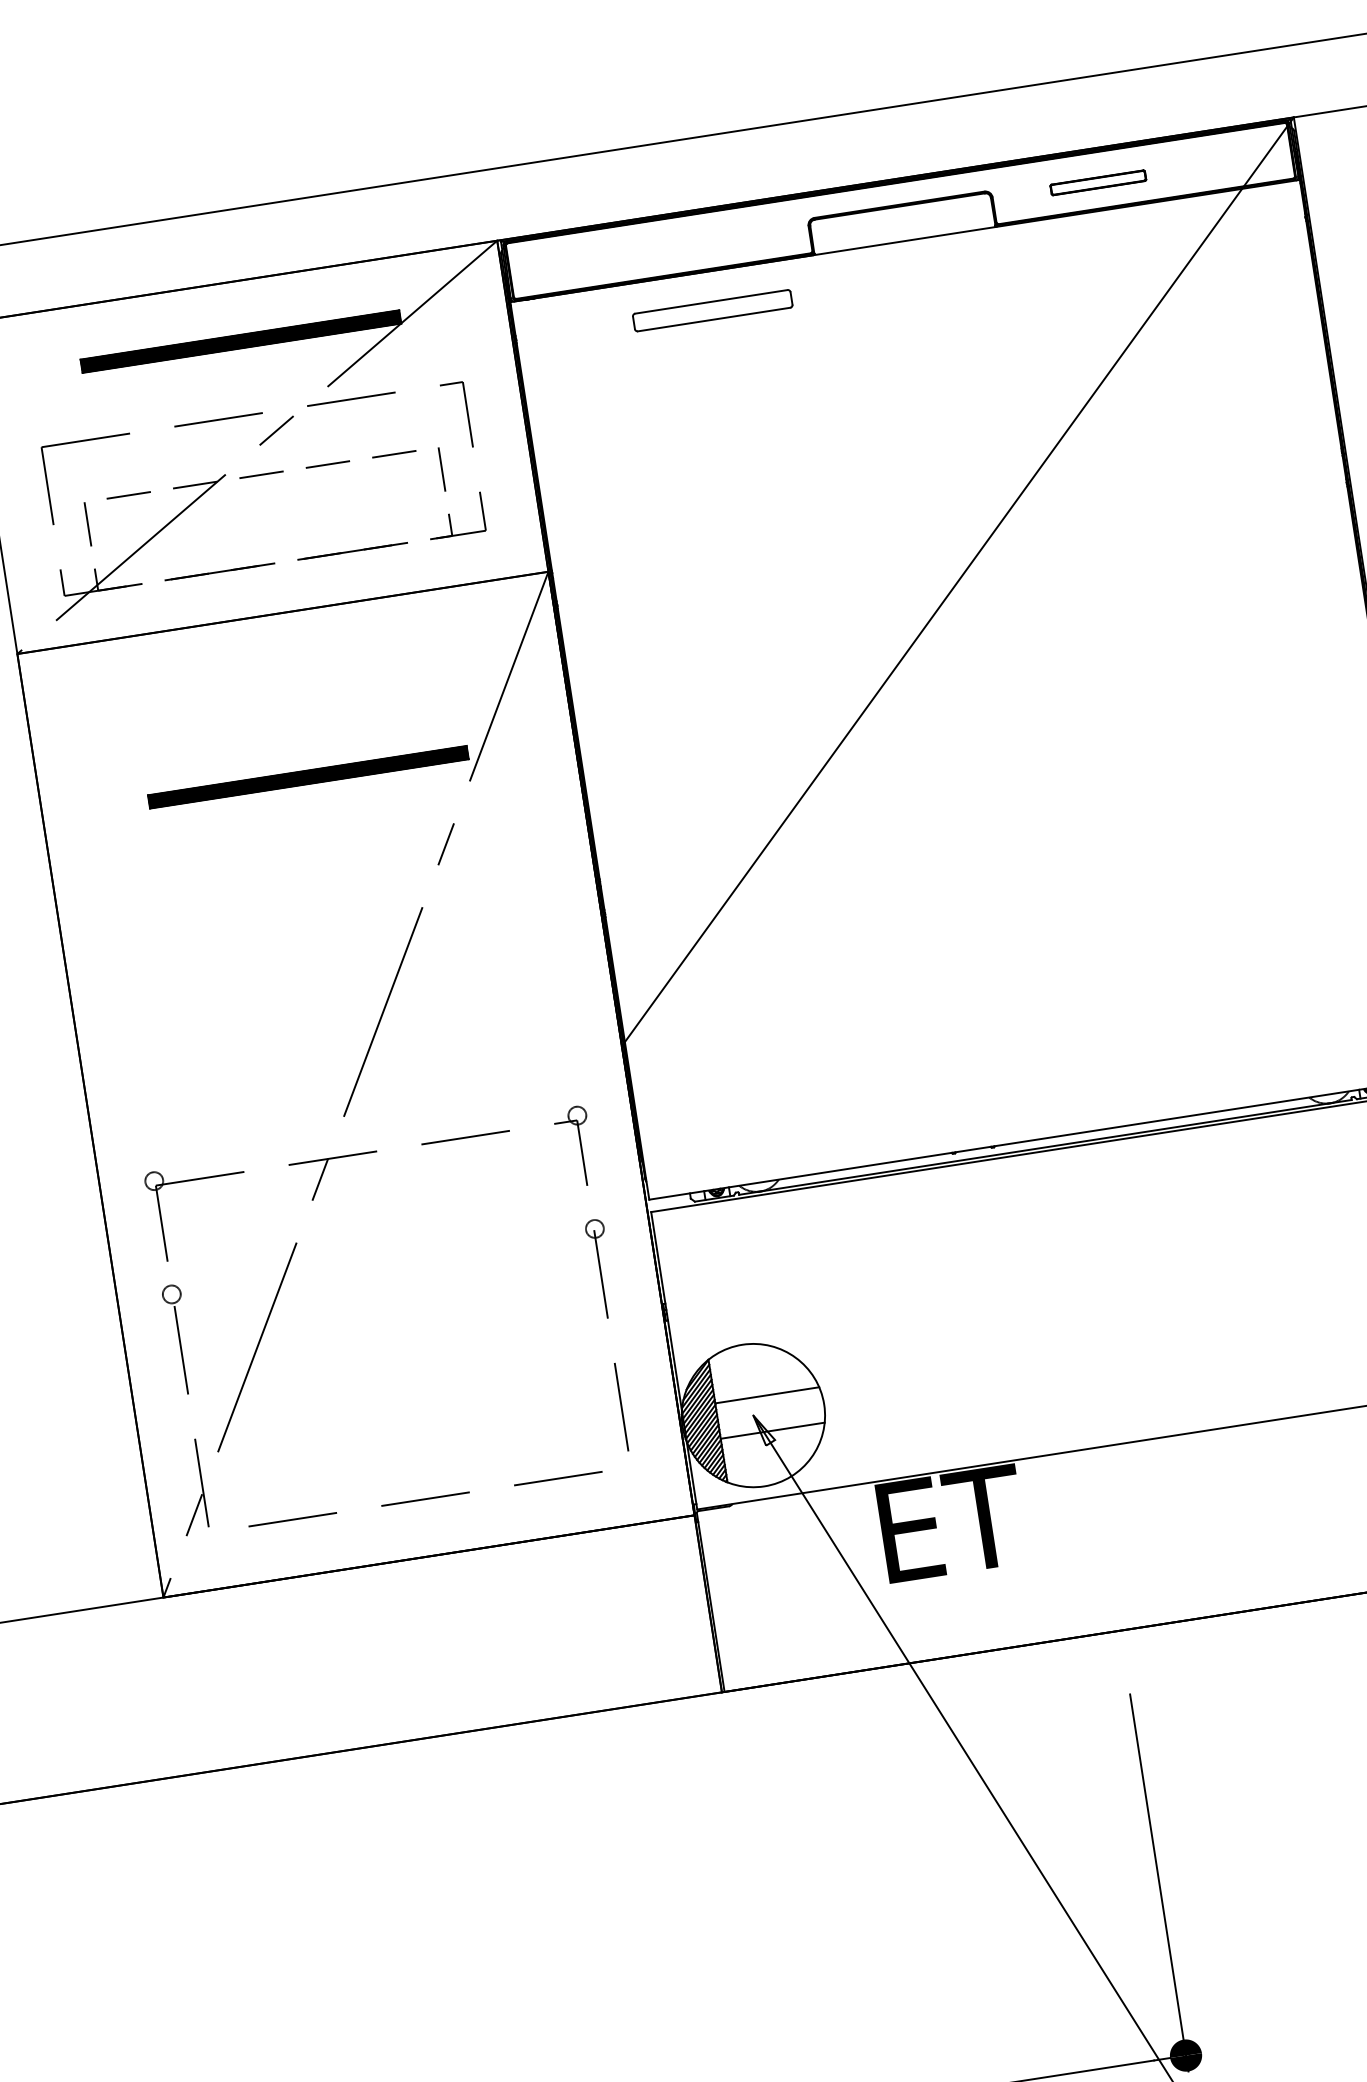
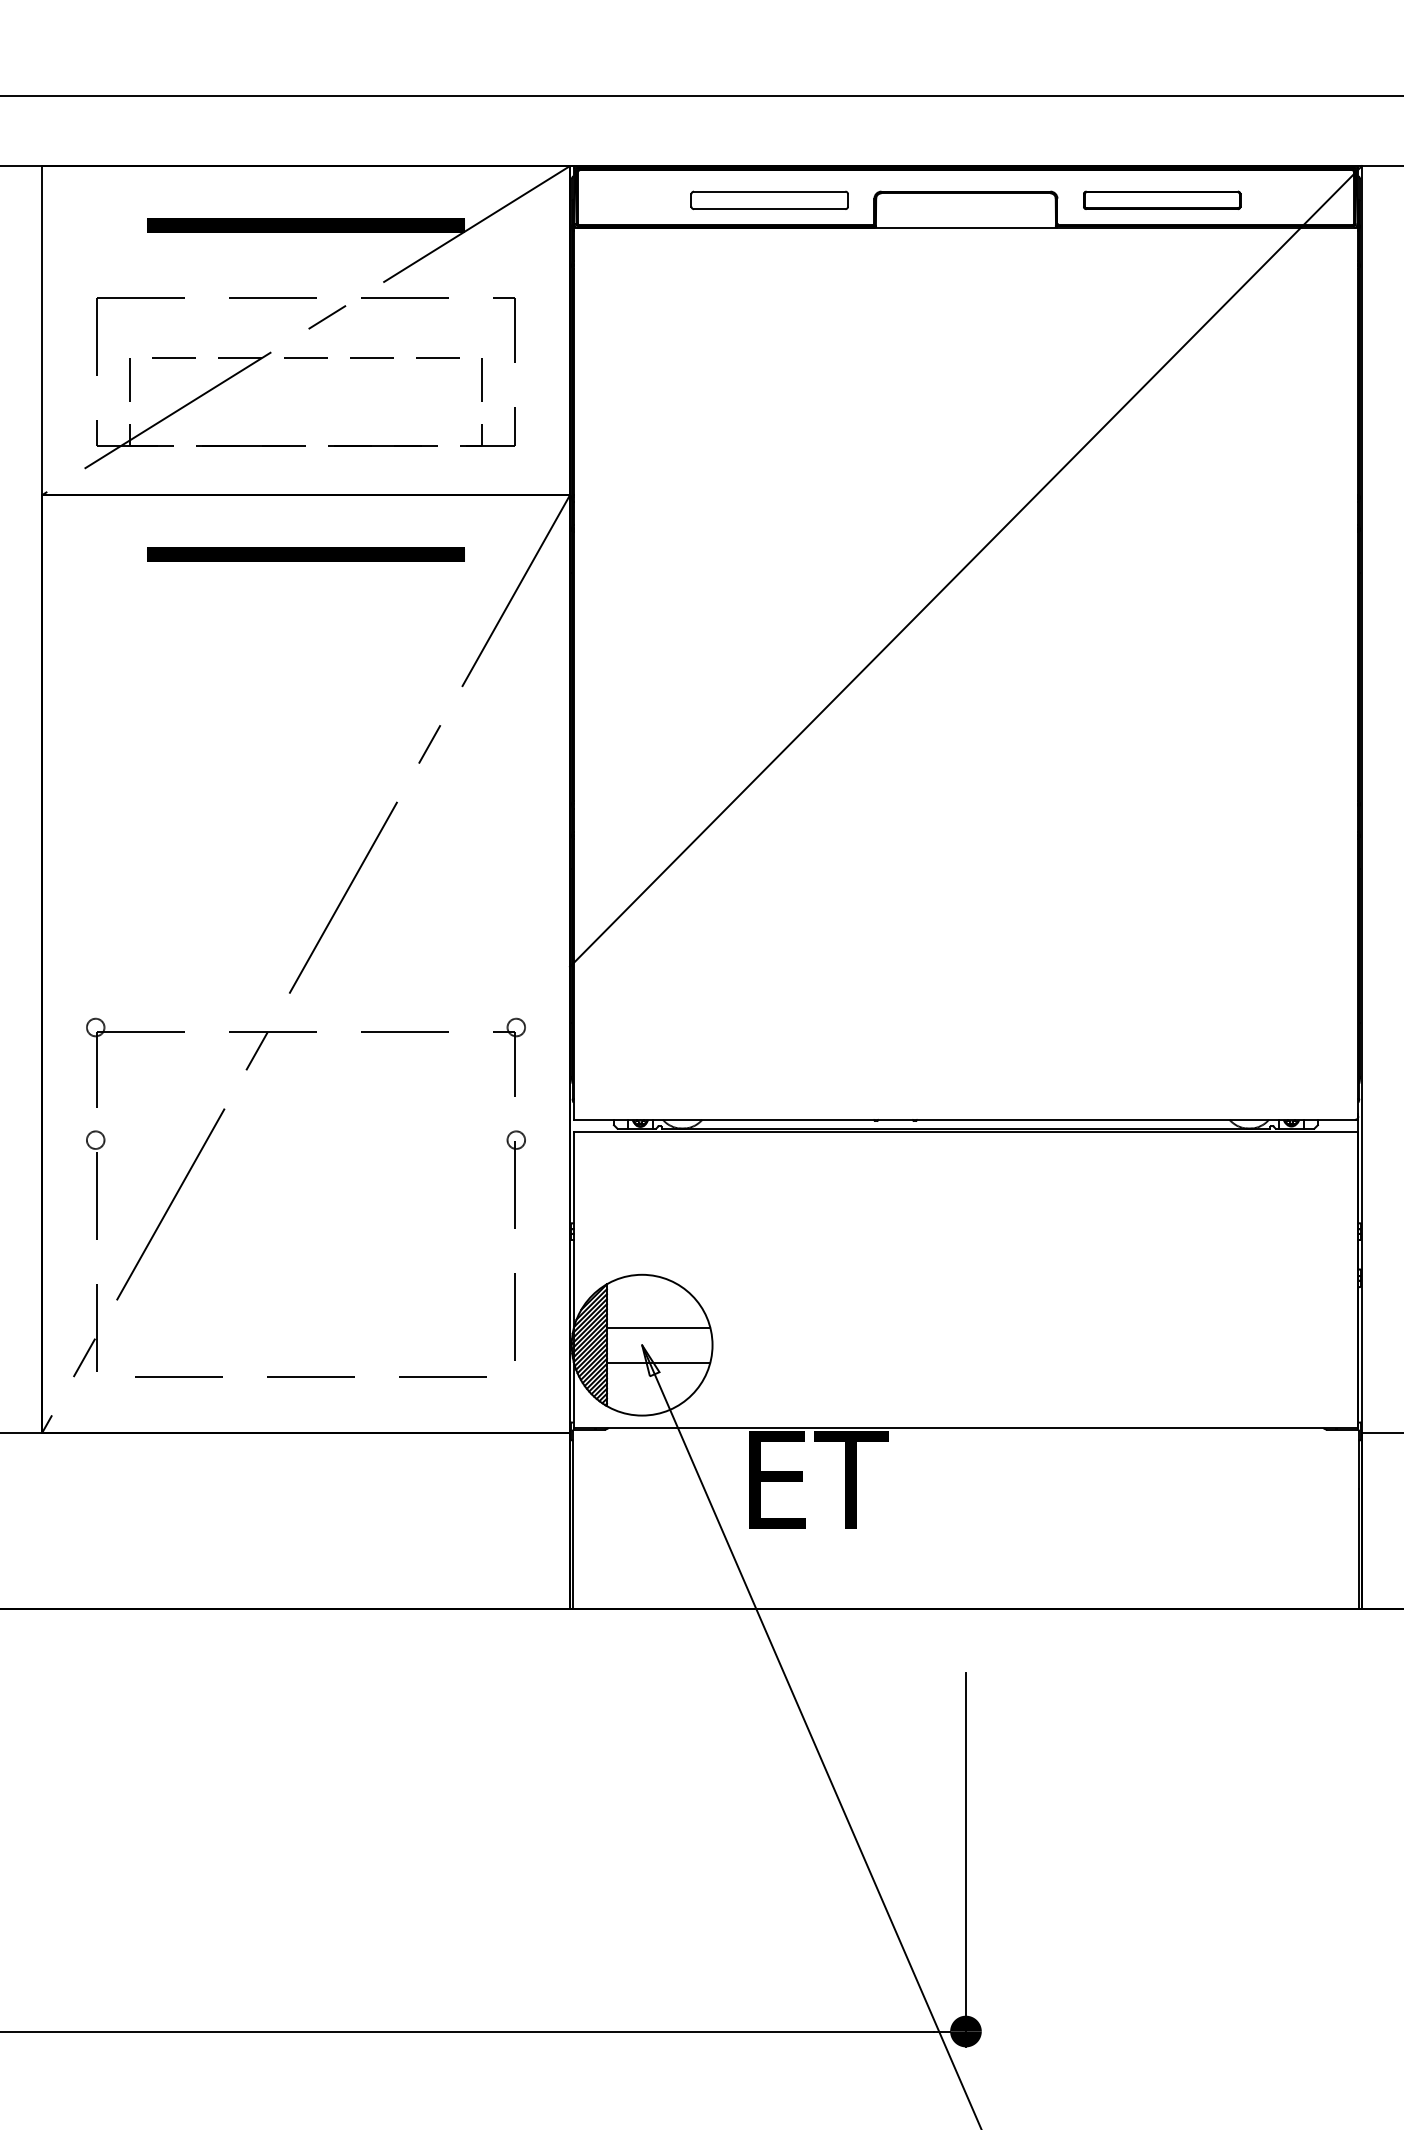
part: (1098, 182) -> (1162, 199), size x1.67
part: (712, 310) -> (769, 200), moved
part: (307, 777) -> (305, 554), moved

